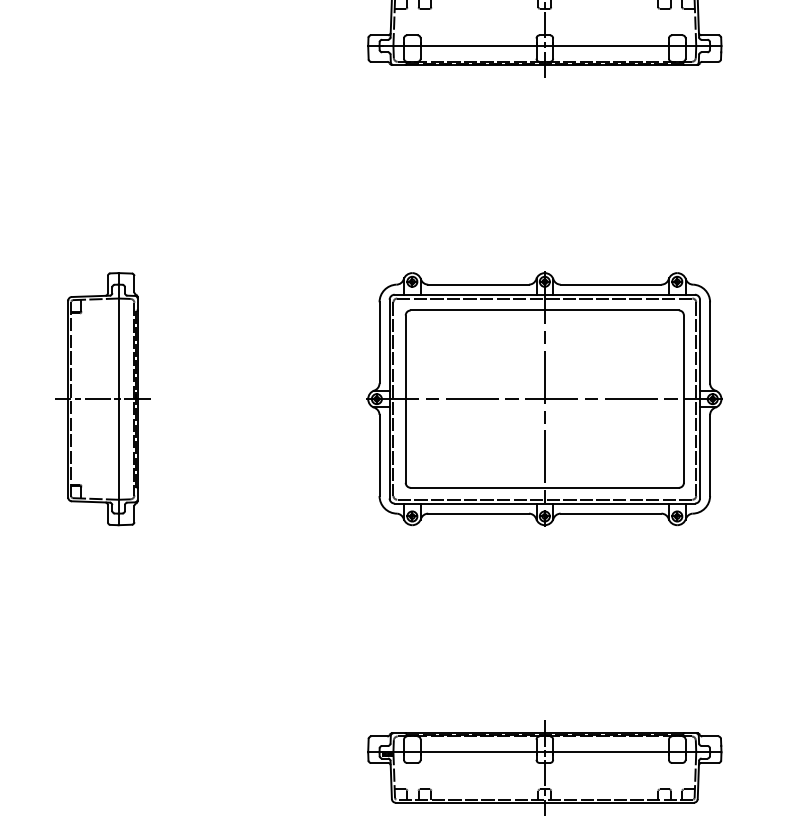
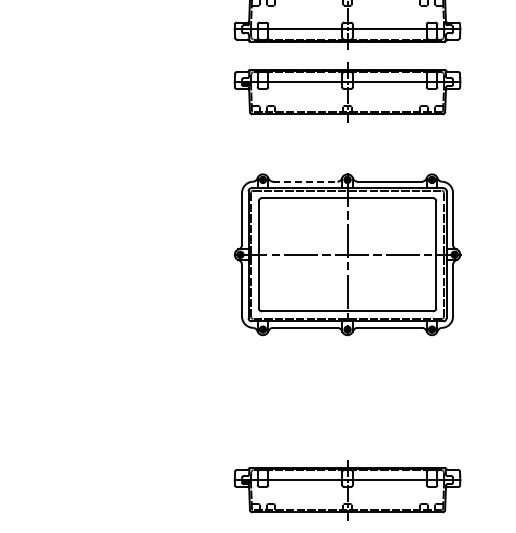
part: (544, 144) -> (347, 92), added
line: (478, 284) -> (305, 181), solid -> dashed
part: (102, 398) -> (65, 254), removed

